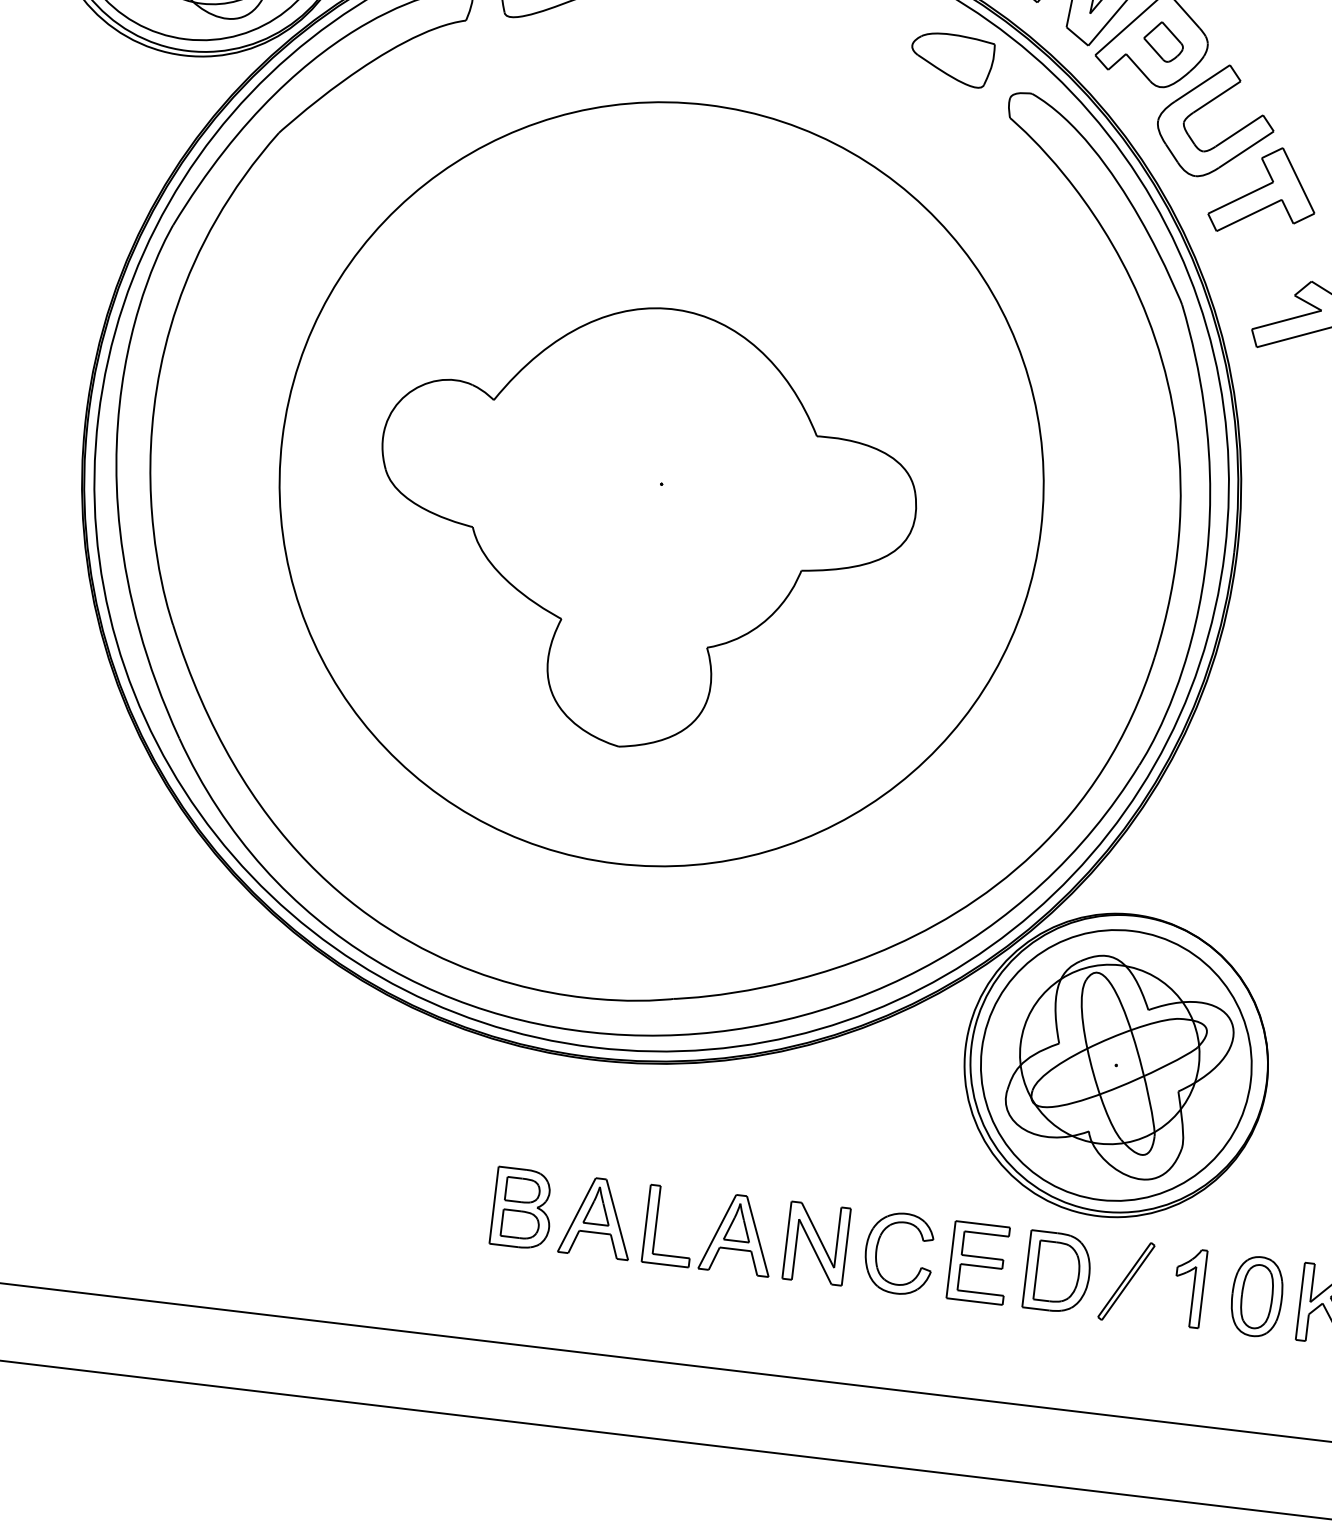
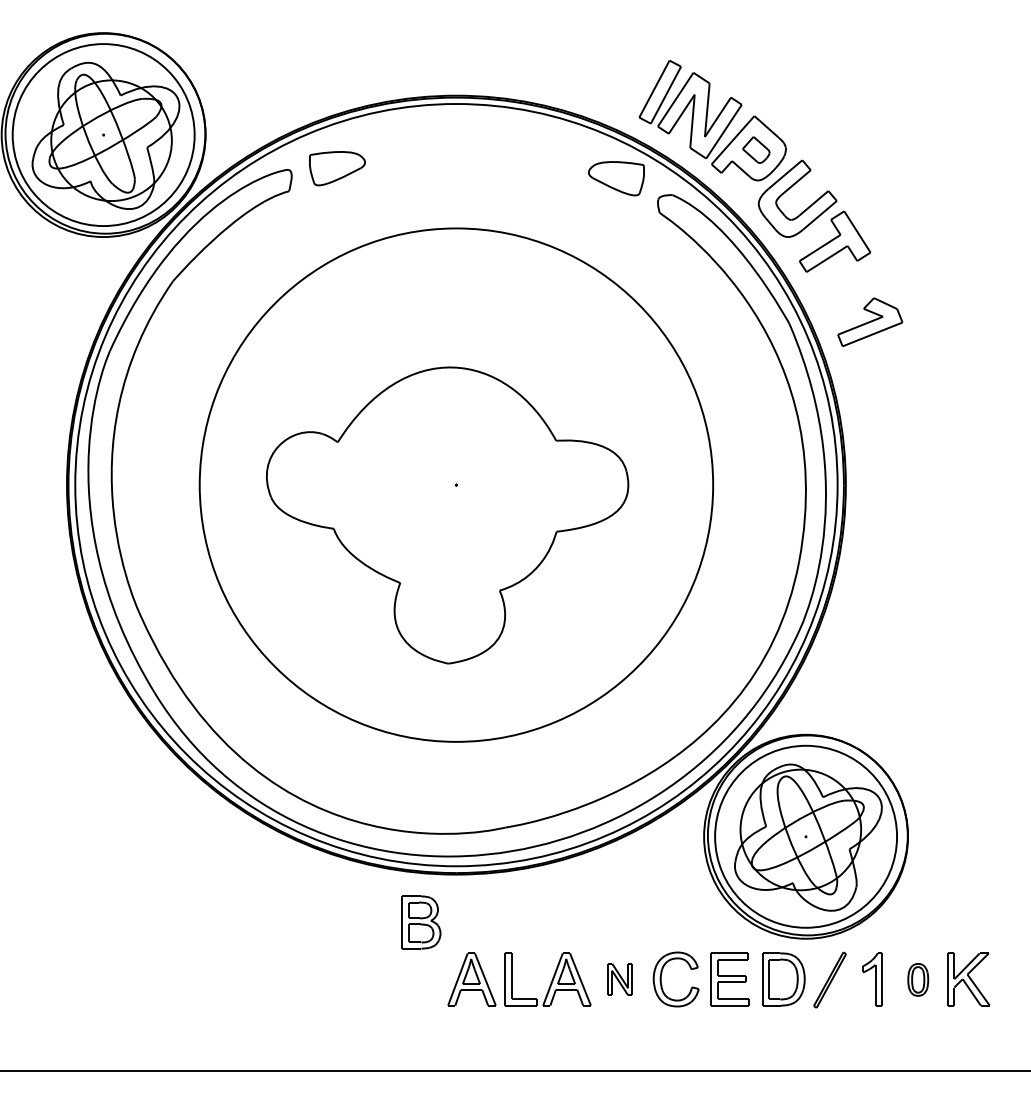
part: (522, 1208) -> (421, 922), moved
part: (815, 1243) -> (619, 979), size x0.6
part: (1255, 1295) -> (917, 979), size x0.6

